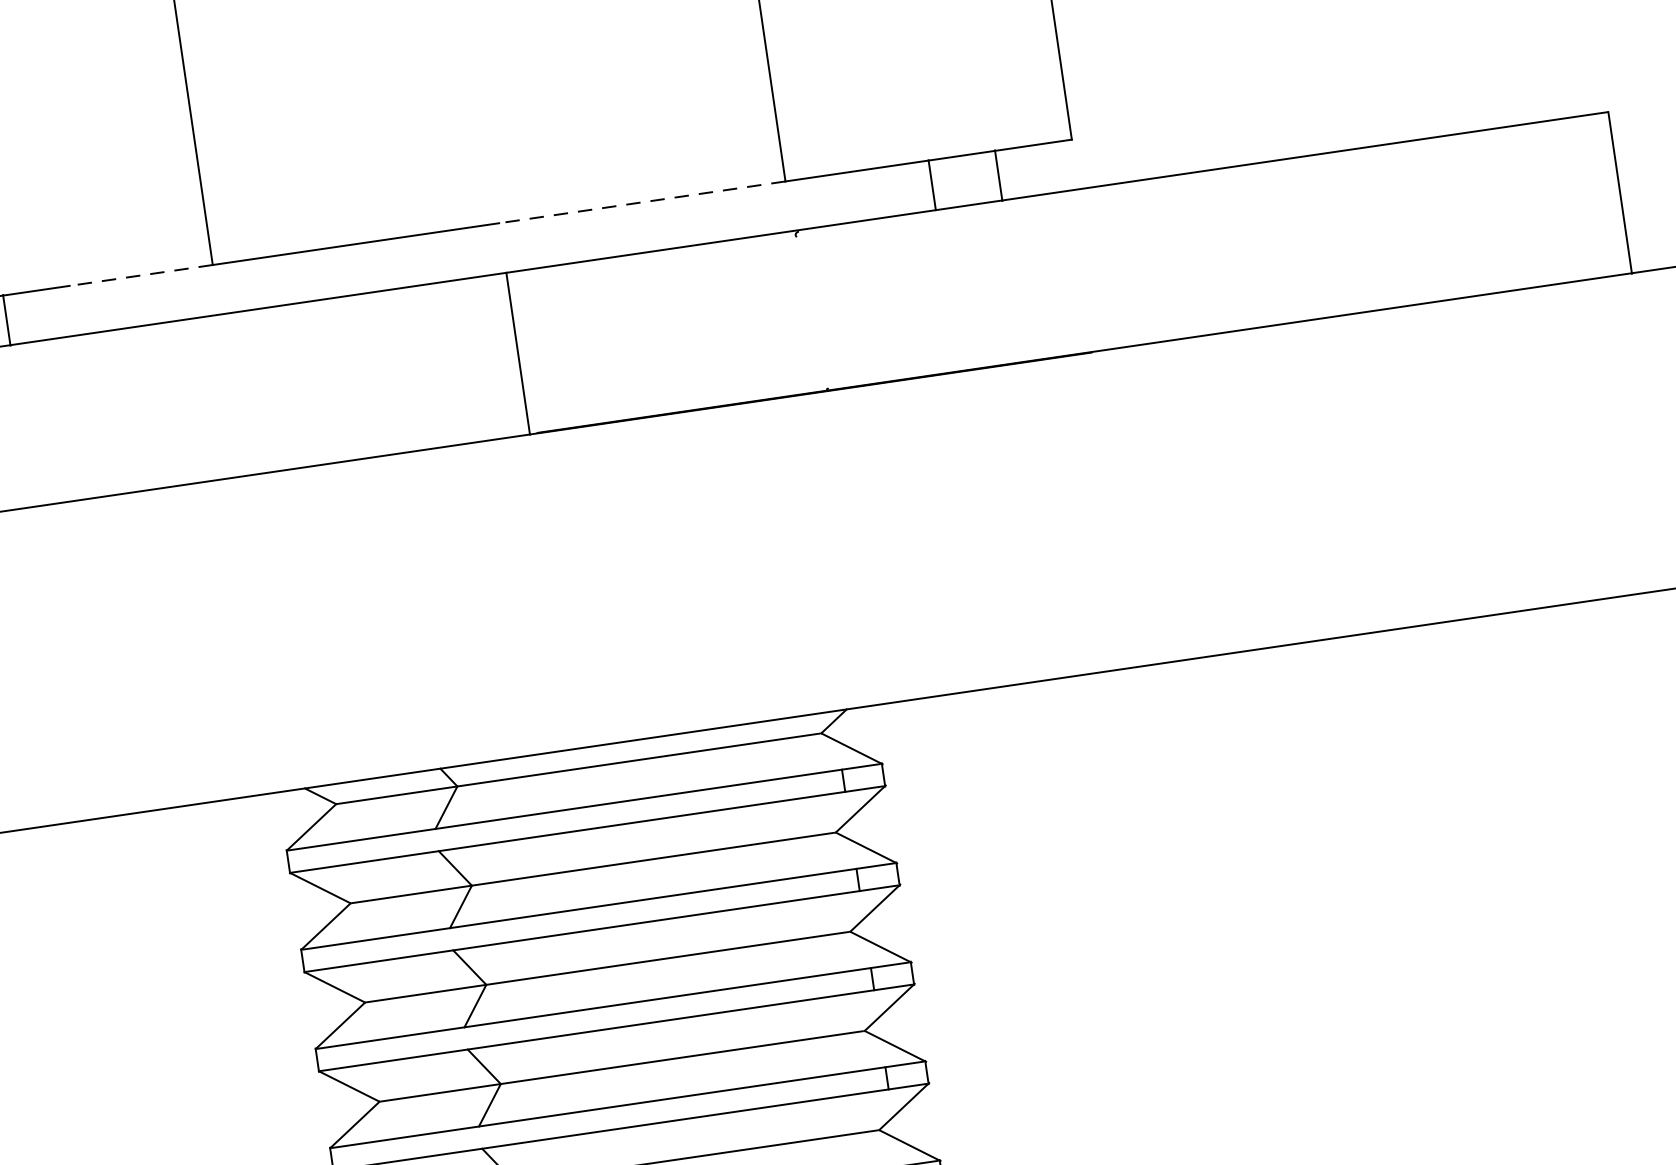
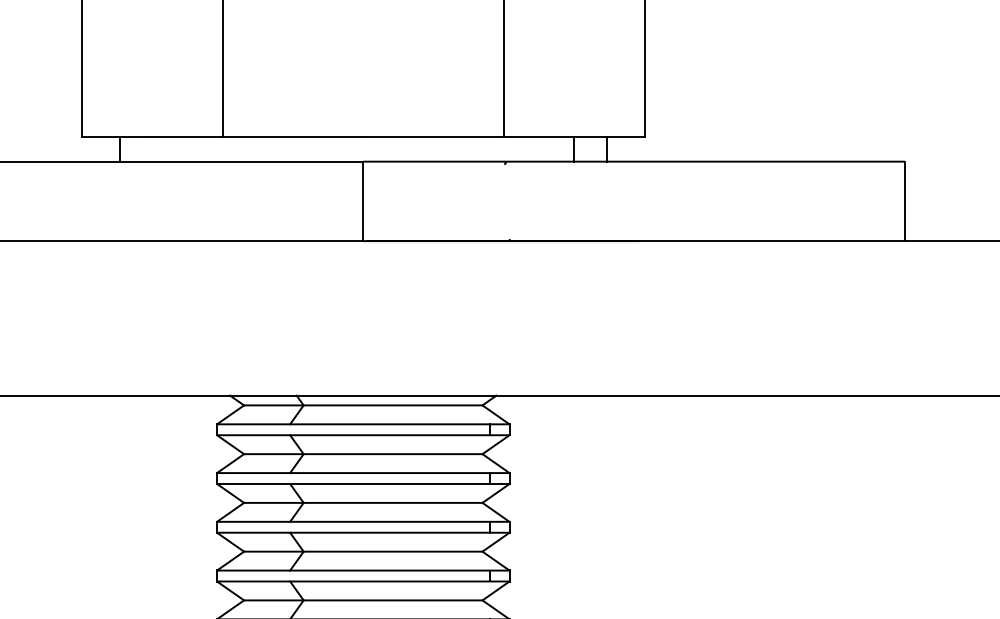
line: (642, 202) -> (433, 137), dashed -> solid
line: (139, 276) -> (186, 137), dashed -> solid

